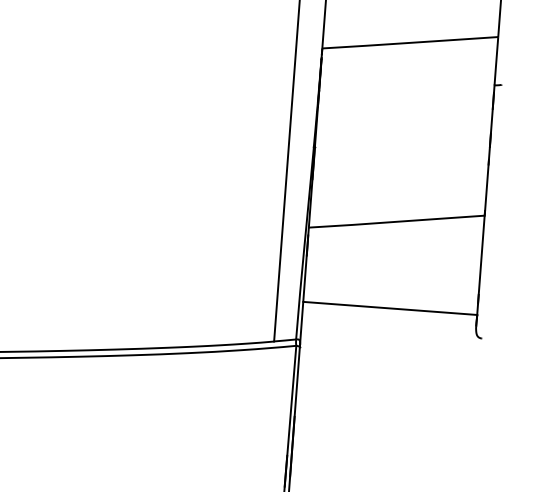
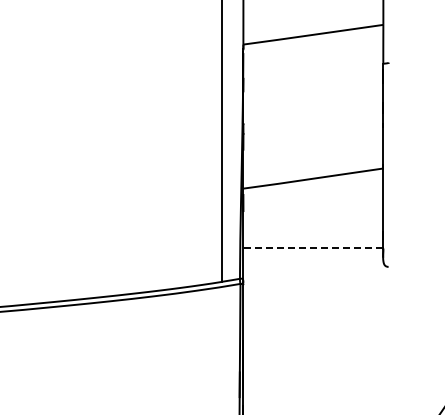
line: (390, 308) -> (313, 248), solid -> dashed

